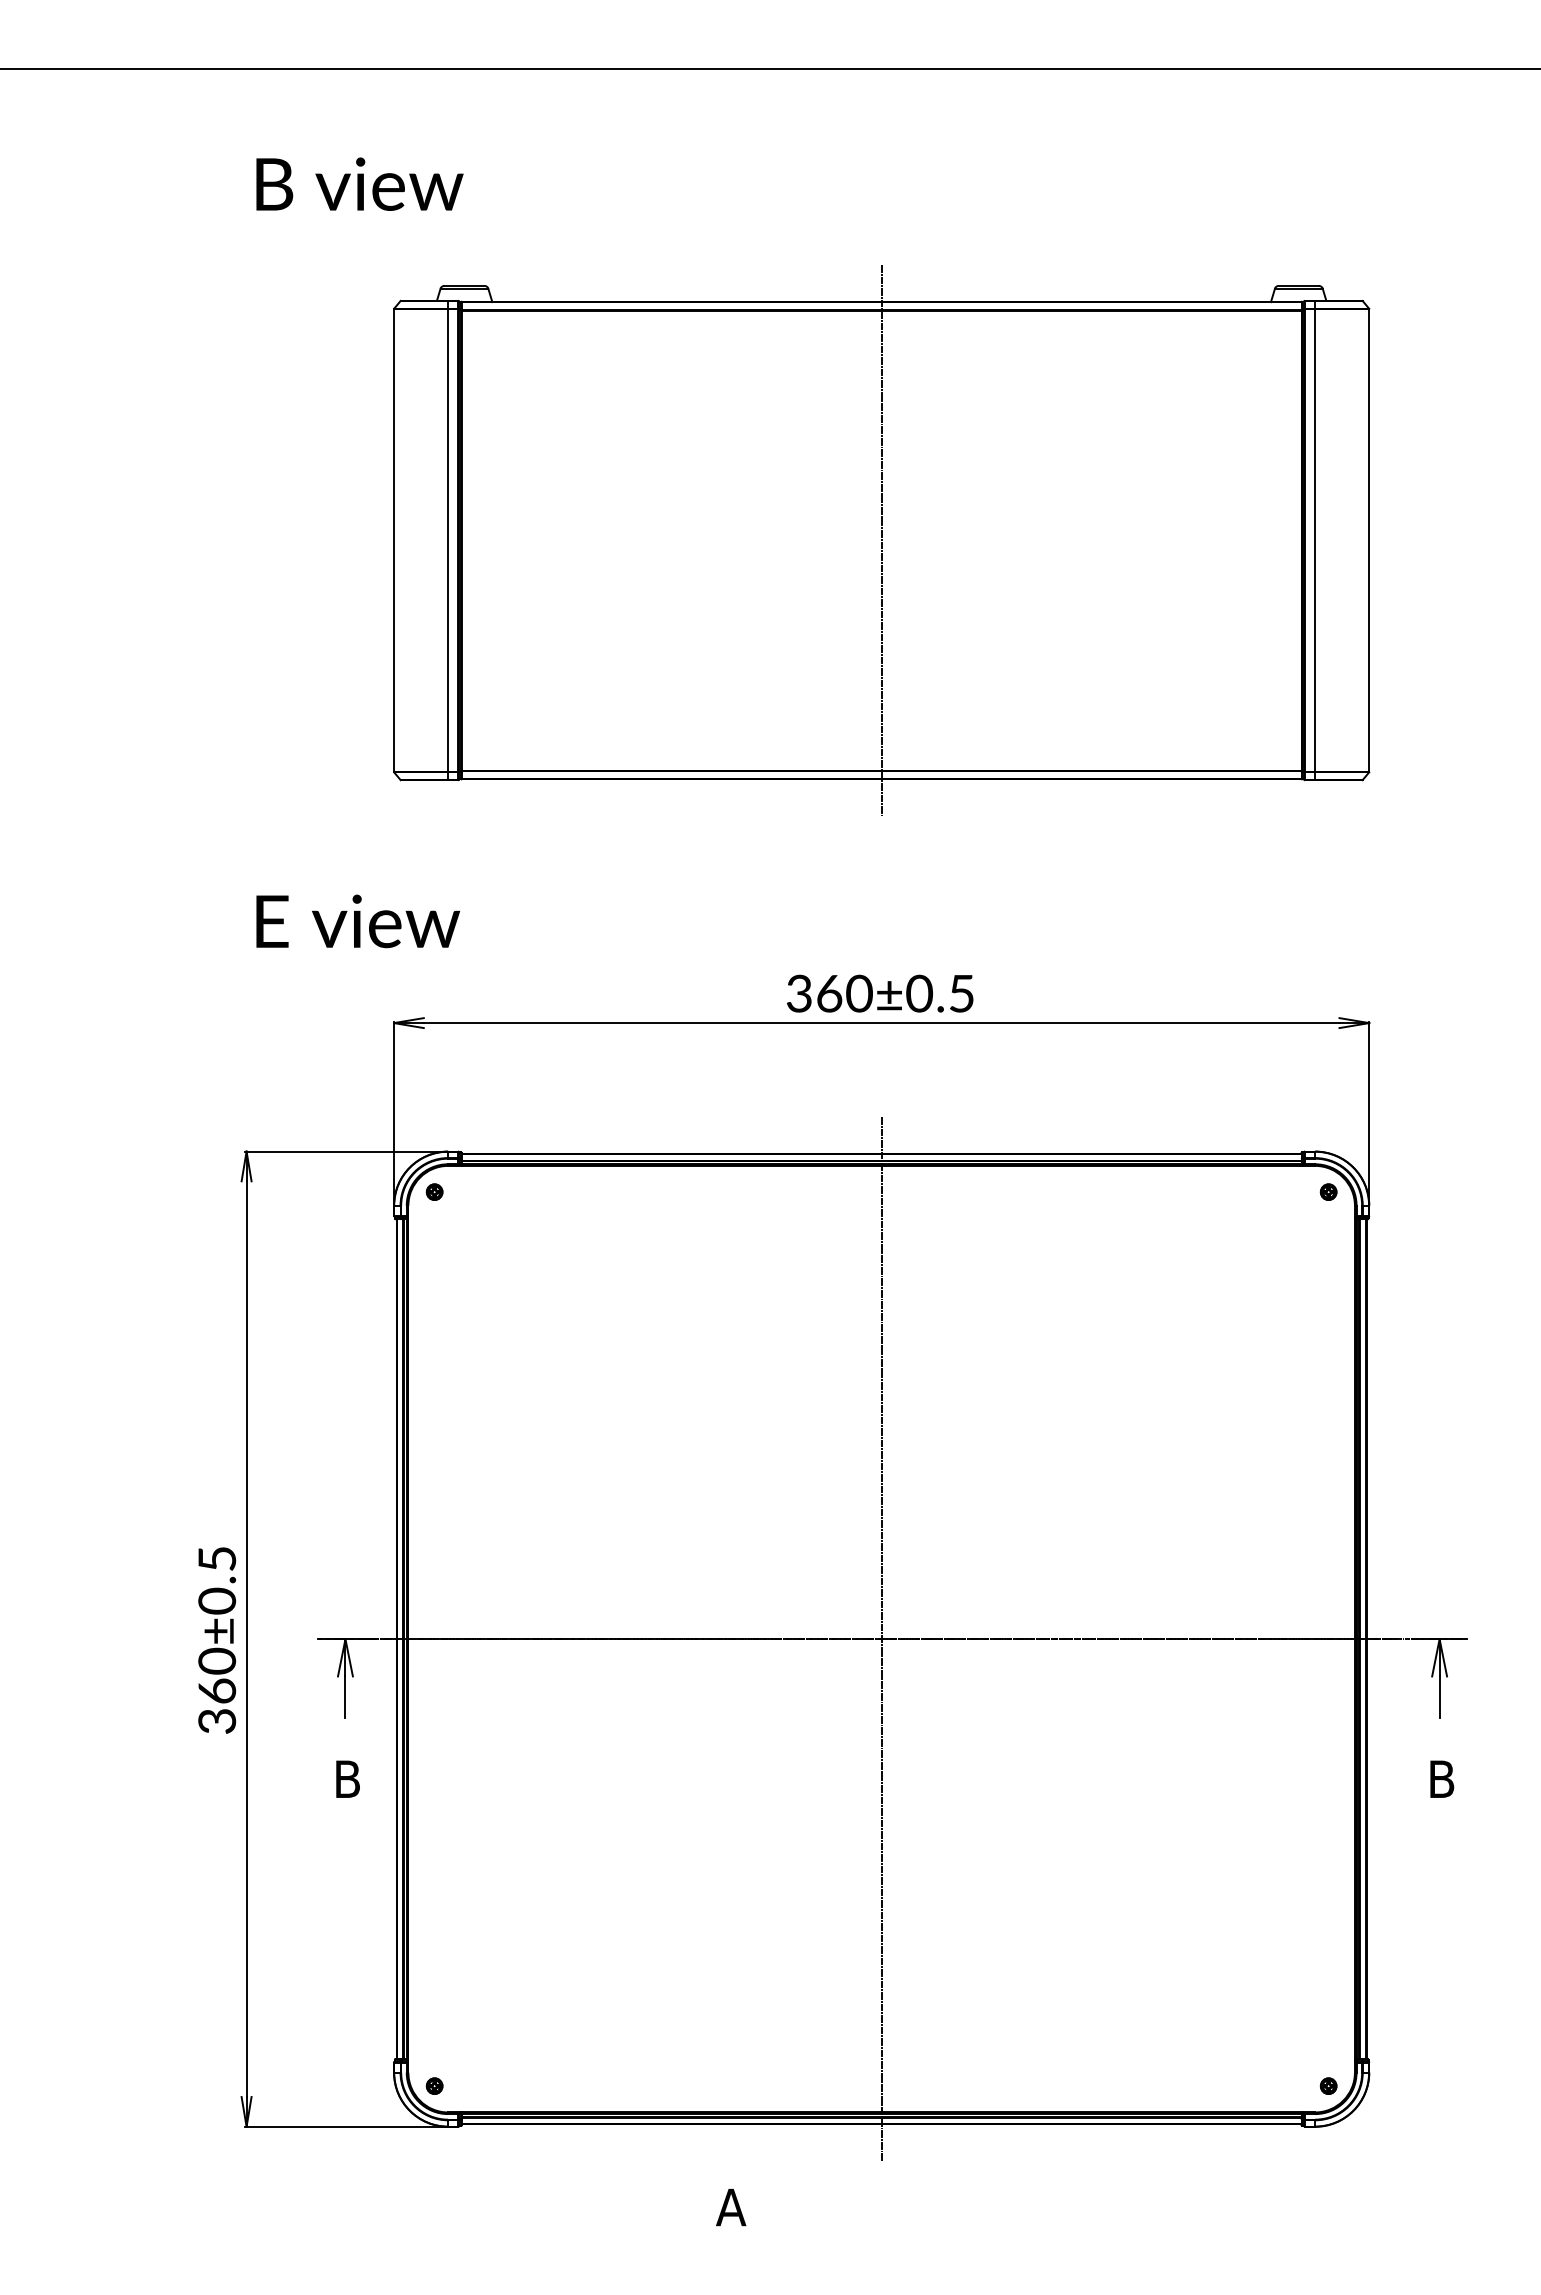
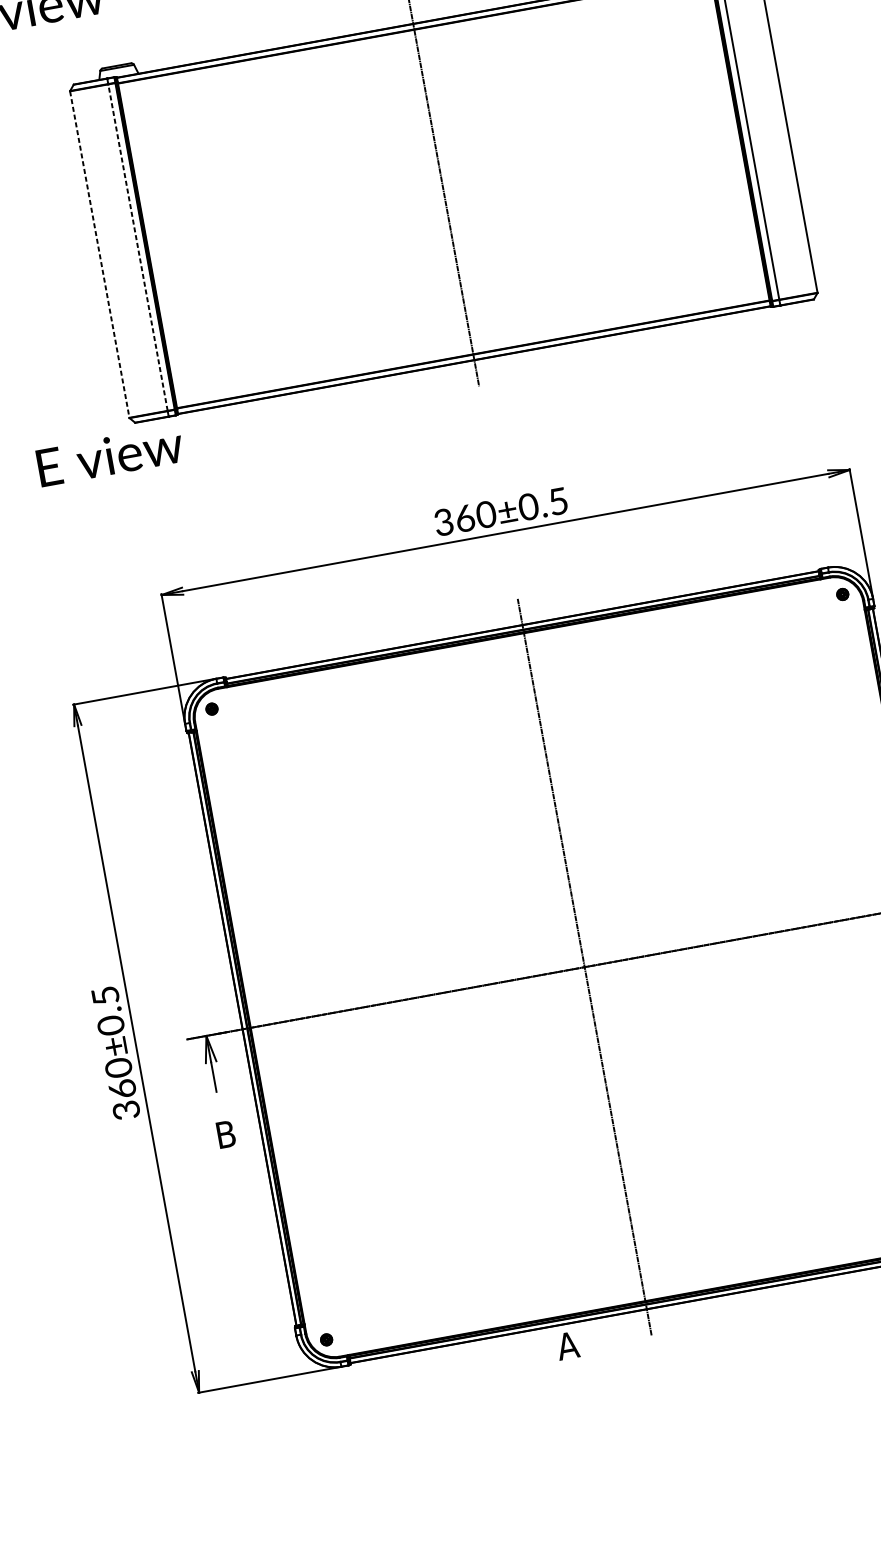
line: (448, 540) -> (138, 247), solid -> dashed
line: (394, 541) -> (100, 255), solid -> dashed
text: (358, 921) -> (110, 455), moved
text: (731, 2207) -> (568, 1345), moved

